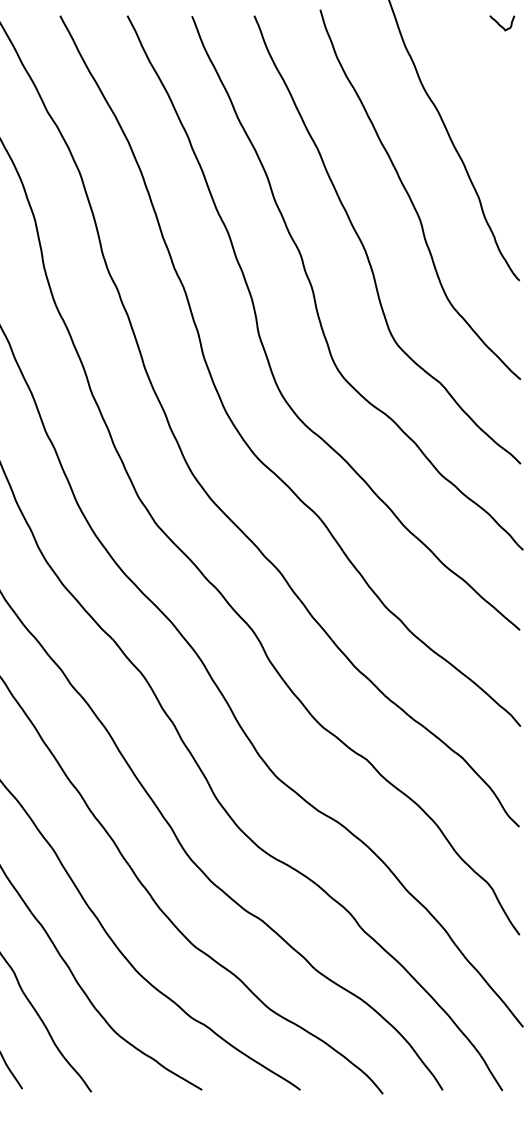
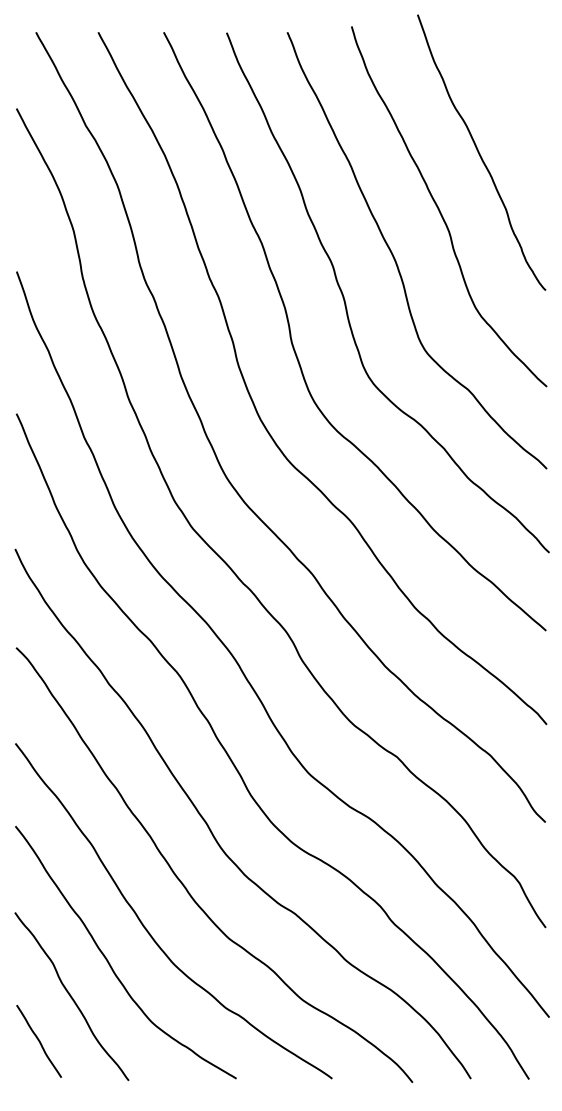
curve: (501, 25) -> (528, 41), removed

